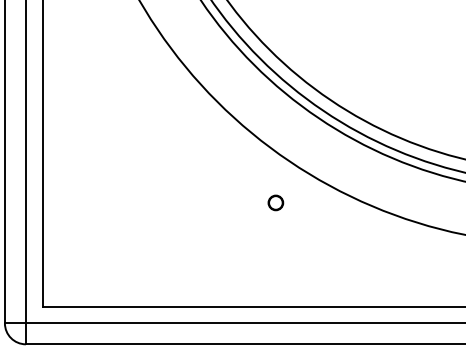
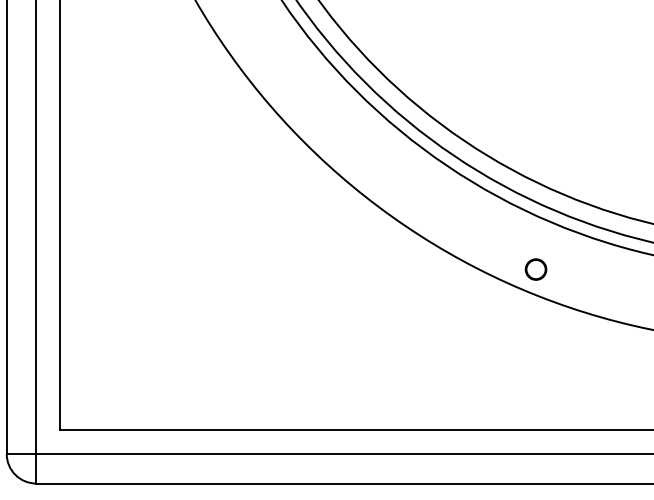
part: (275, 202) -> (535, 268), moved

